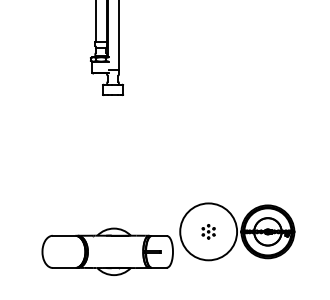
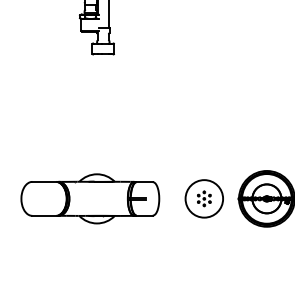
circle: (208, 231) -> (204, 198), size x0.62
part: (107, 251) -> (90, 198), moved

